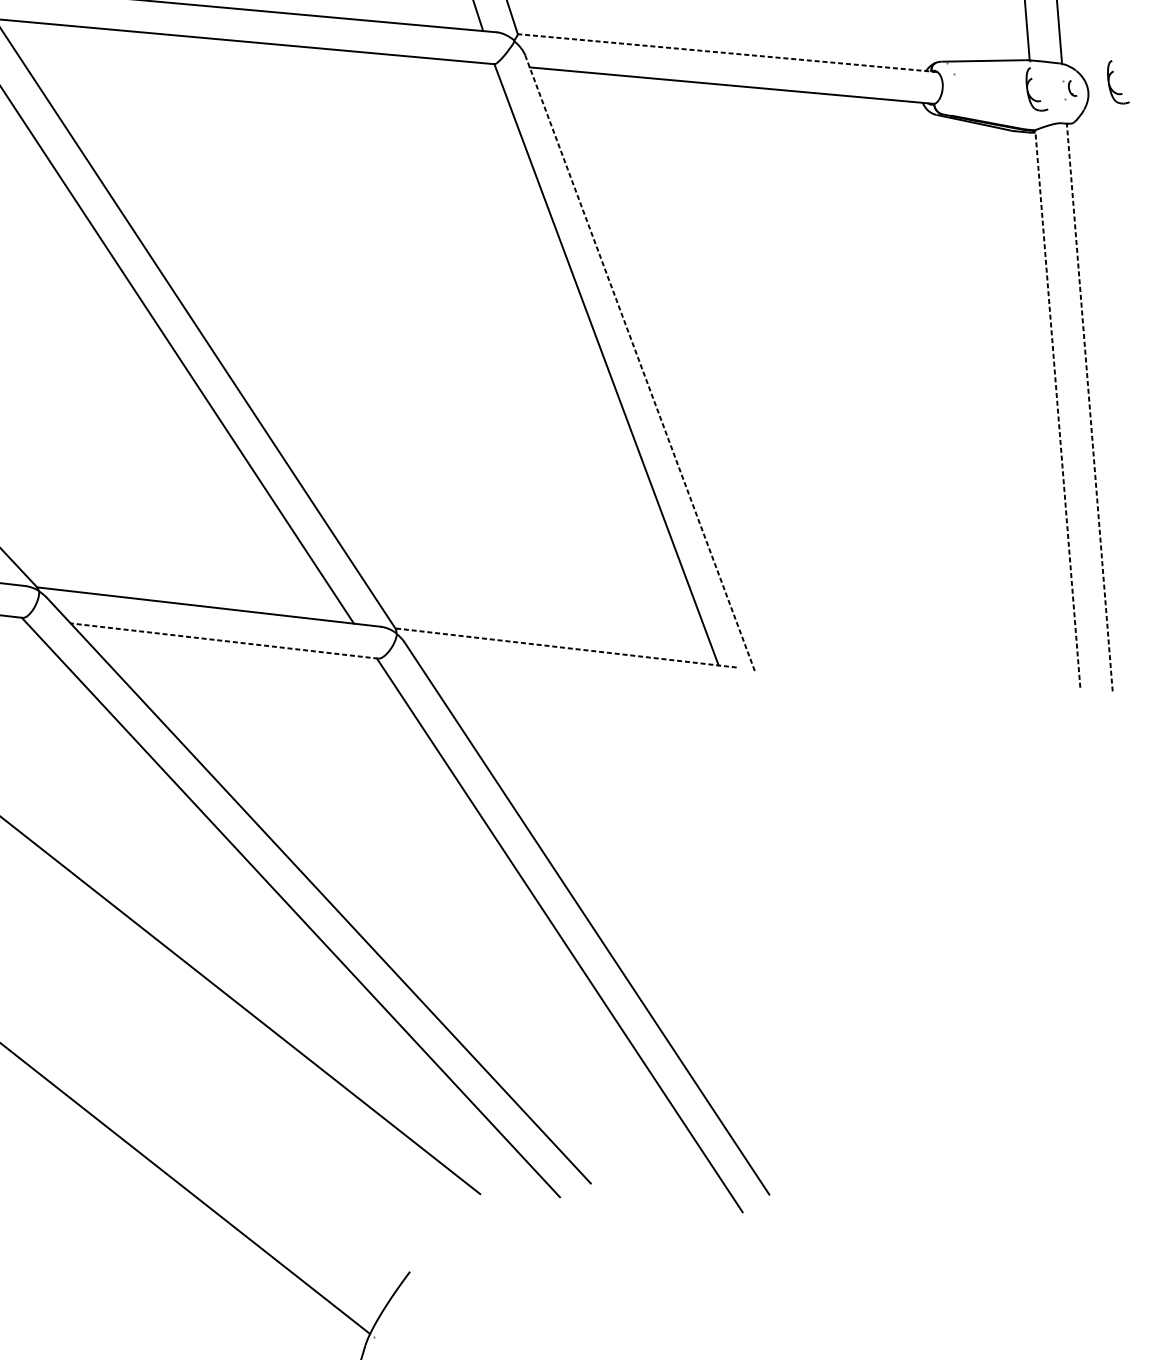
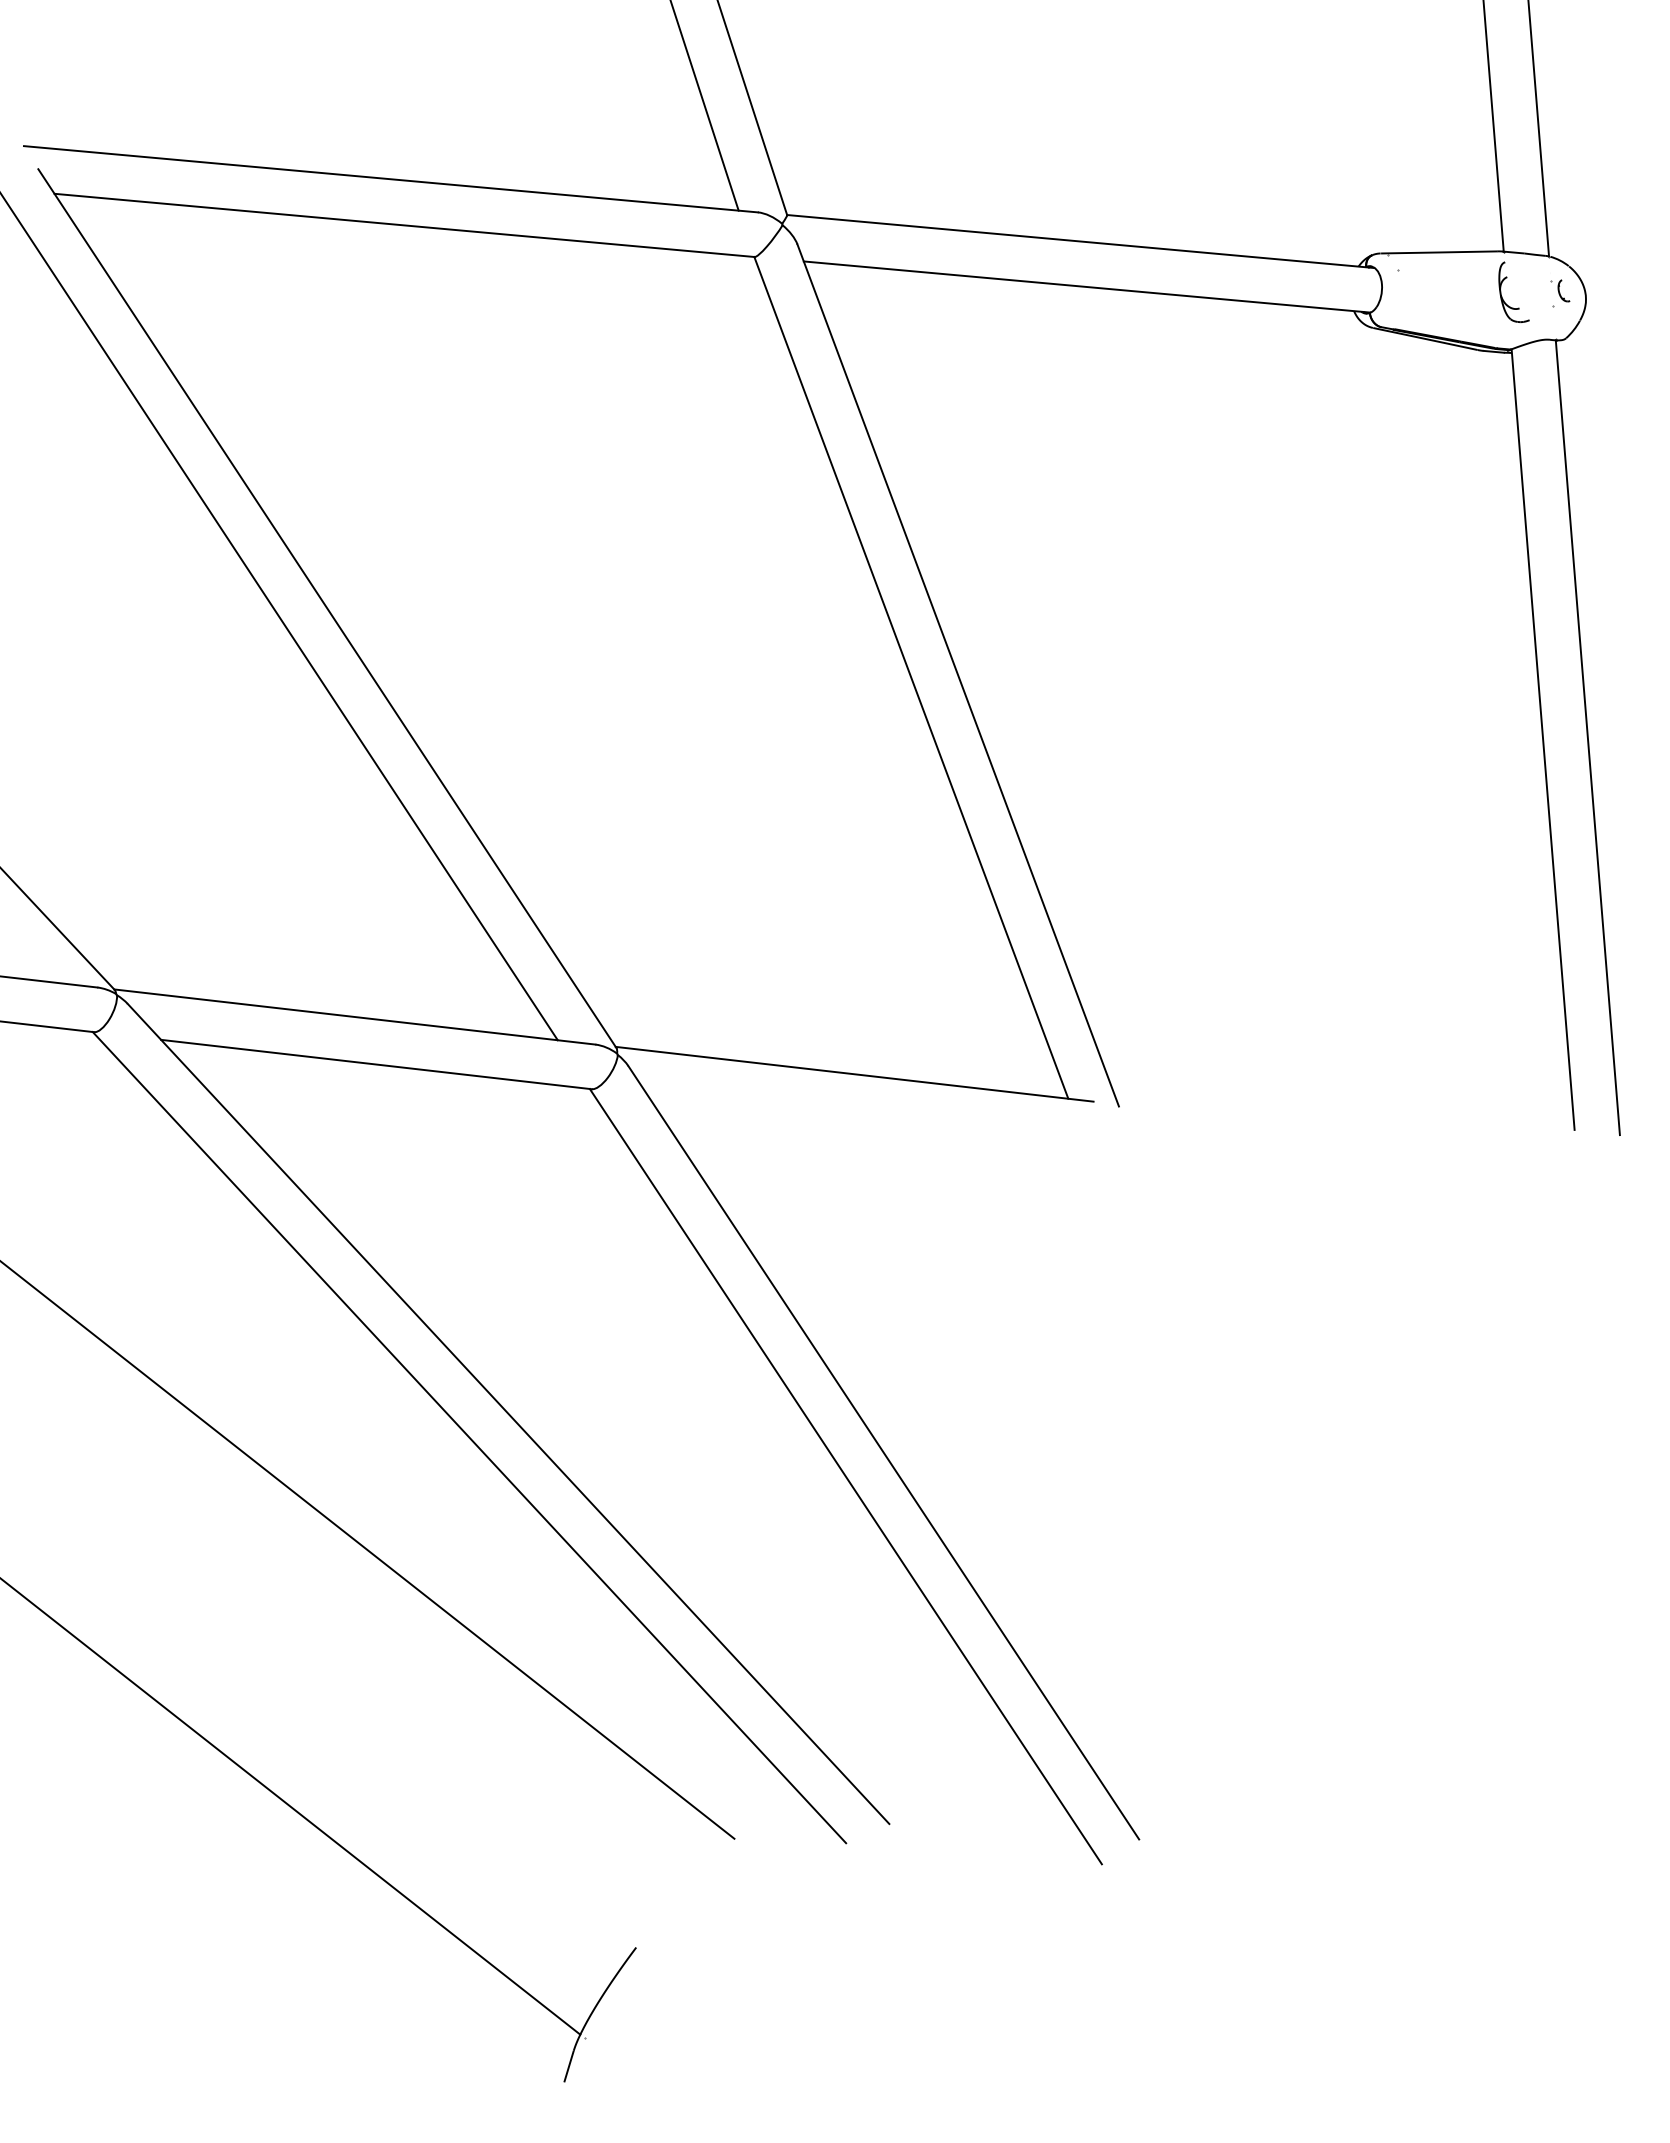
line: (727, 53) -> (1080, 241), dashed -> solid
part: (1109, 81) -> (1615, 281), removed
line: (640, 363) -> (958, 675), dashed -> solid
line: (1089, 407) -> (1587, 737), dashed -> solid
line: (1058, 408) -> (1543, 739), dashed -> solid
line: (224, 640) -> (376, 1064), dashed -> solid
line: (565, 648) -> (854, 1074), dashed -> solid

